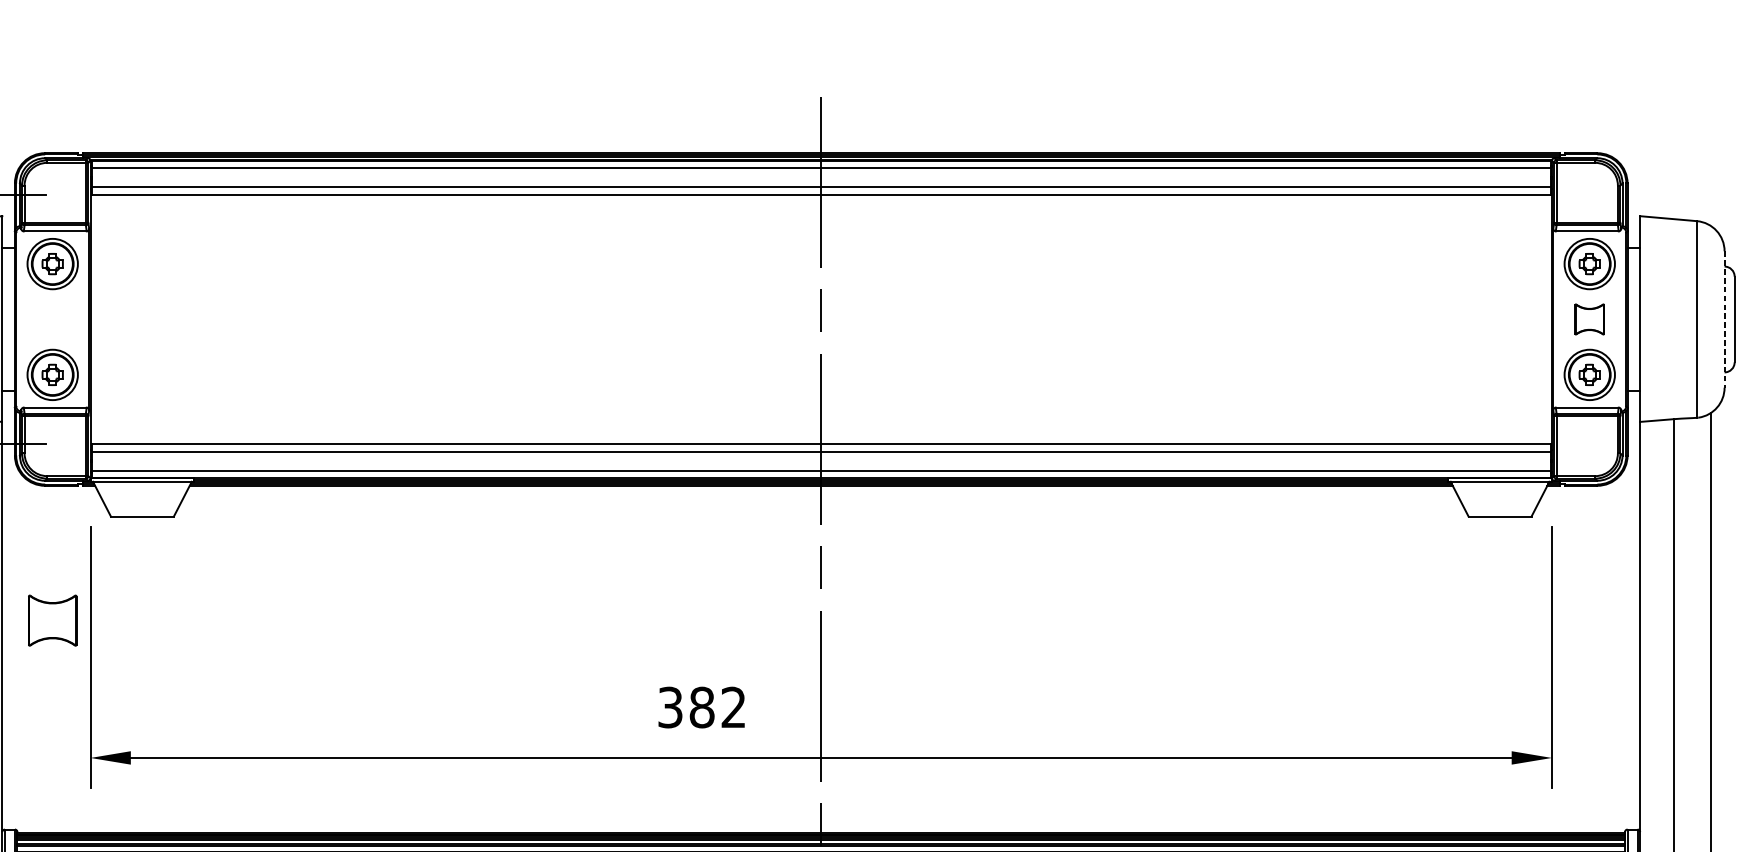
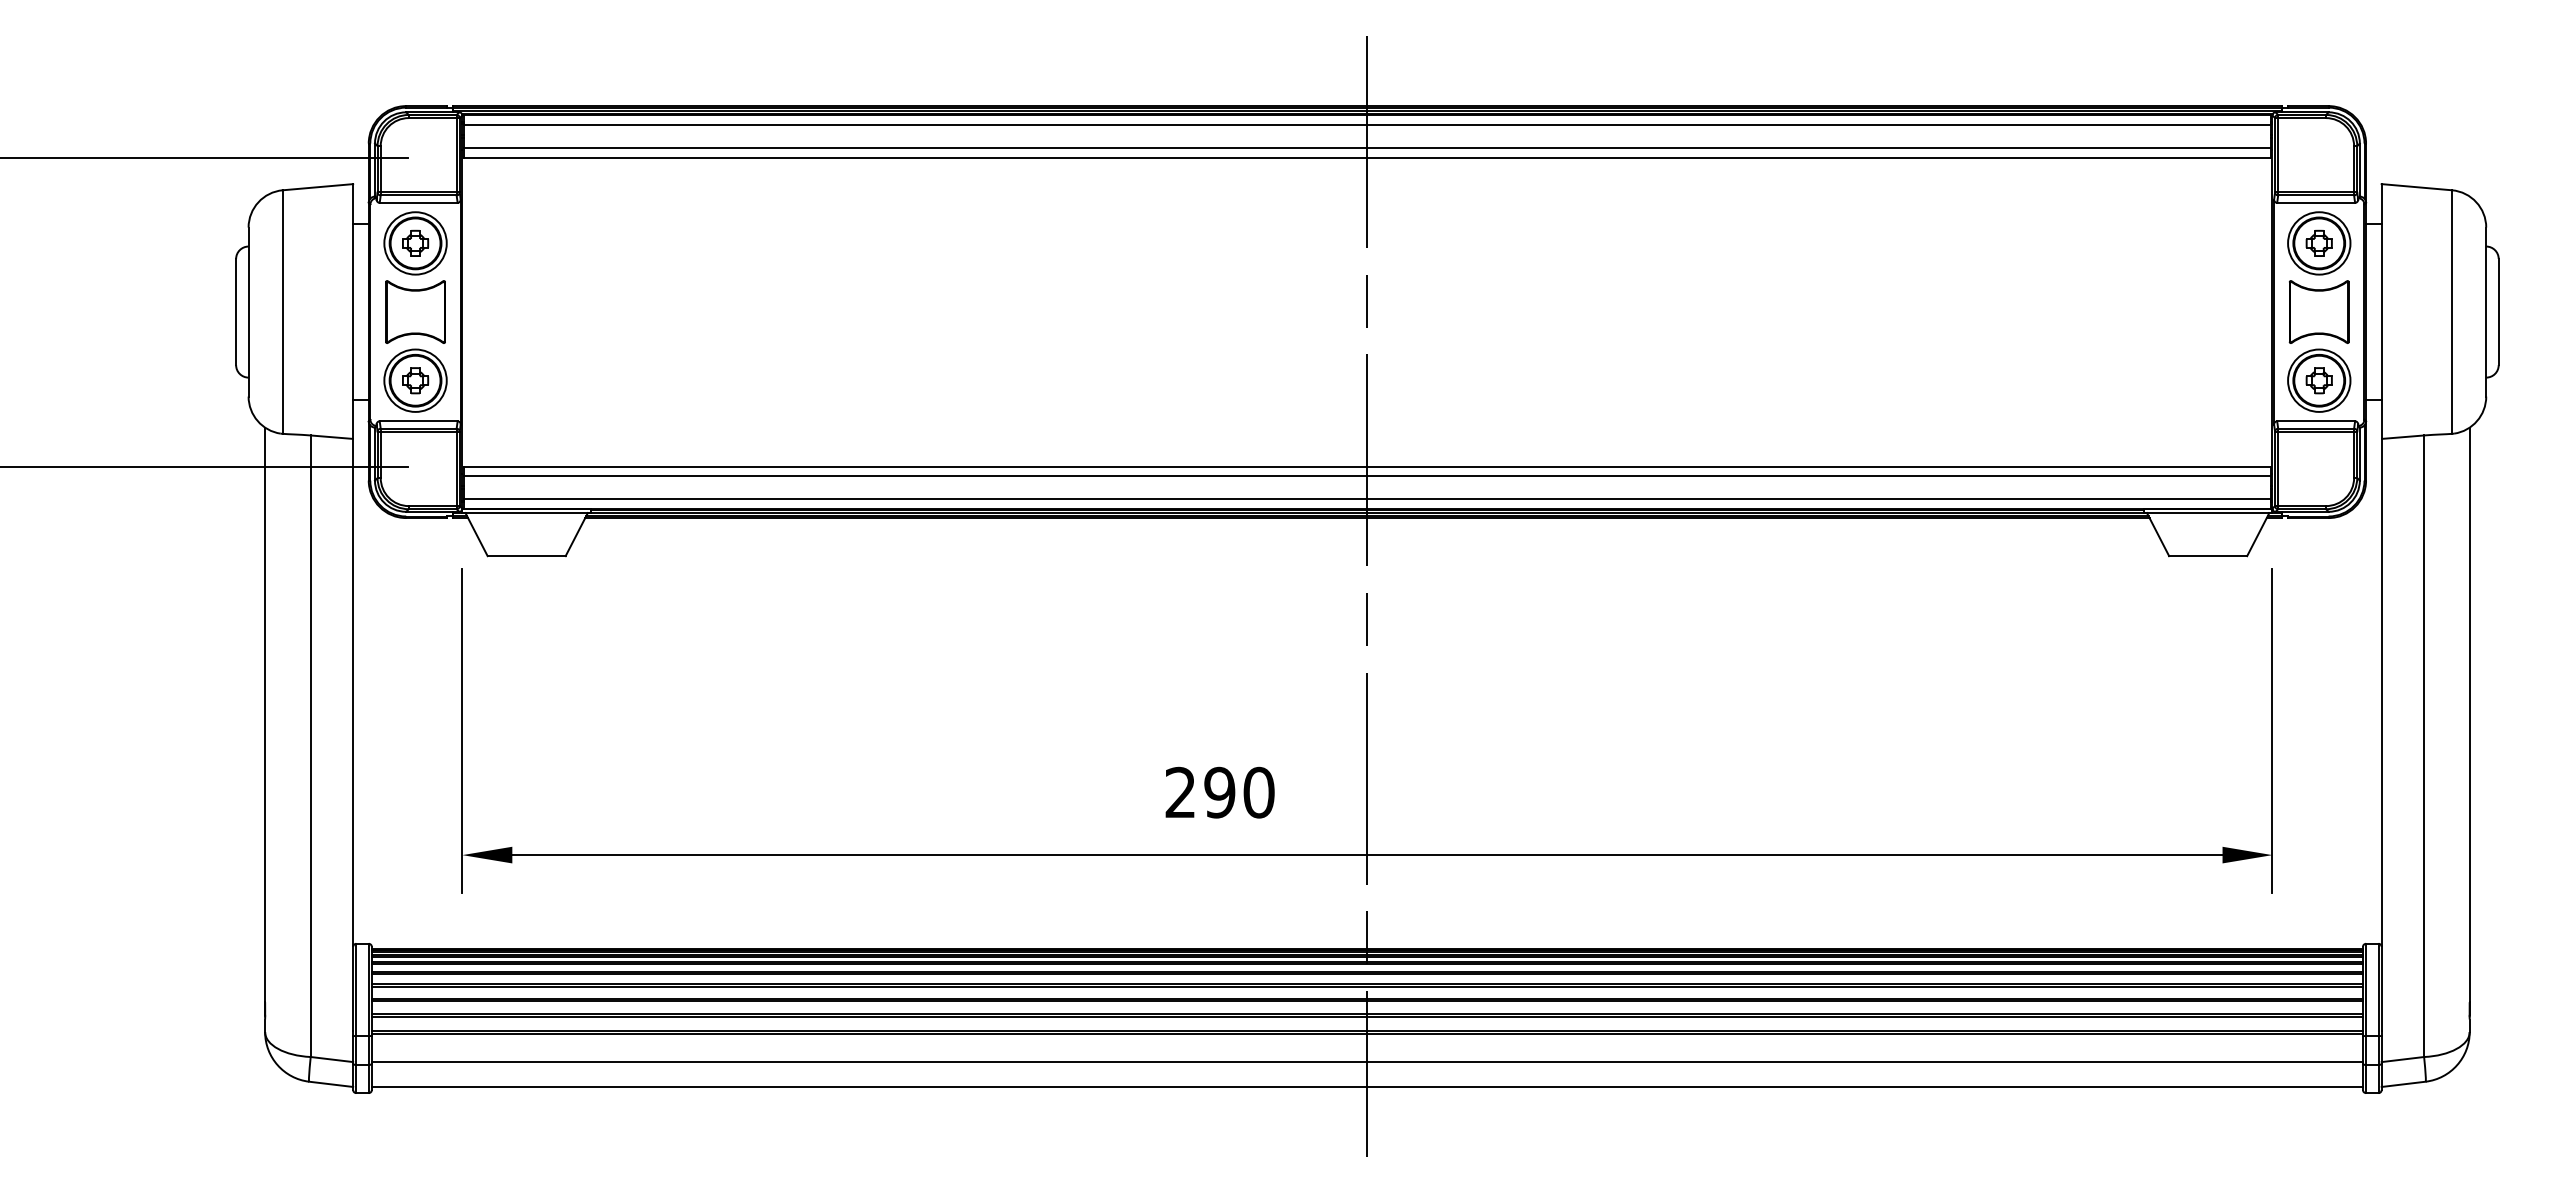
part: (1589, 319) -> (2318, 311), size x1.67
line: (1724, 319) -> (2486, 312), dashed -> solid
part: (52, 620) -> (415, 311), moved
text: (701, 707) -> (1219, 792), 382 -> 290

